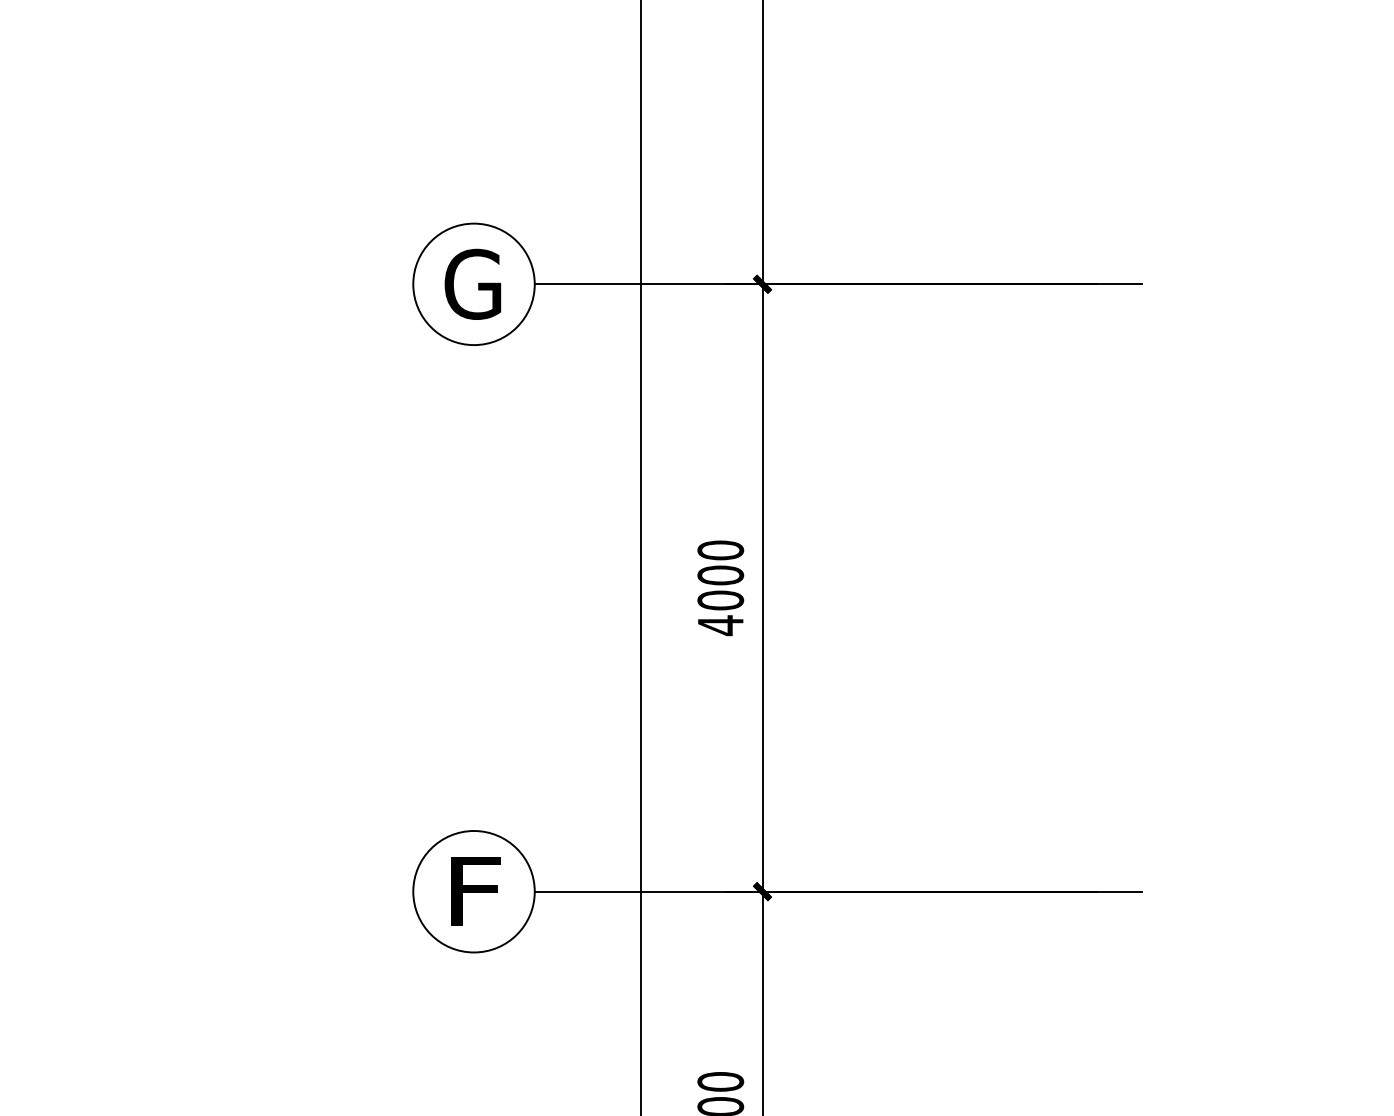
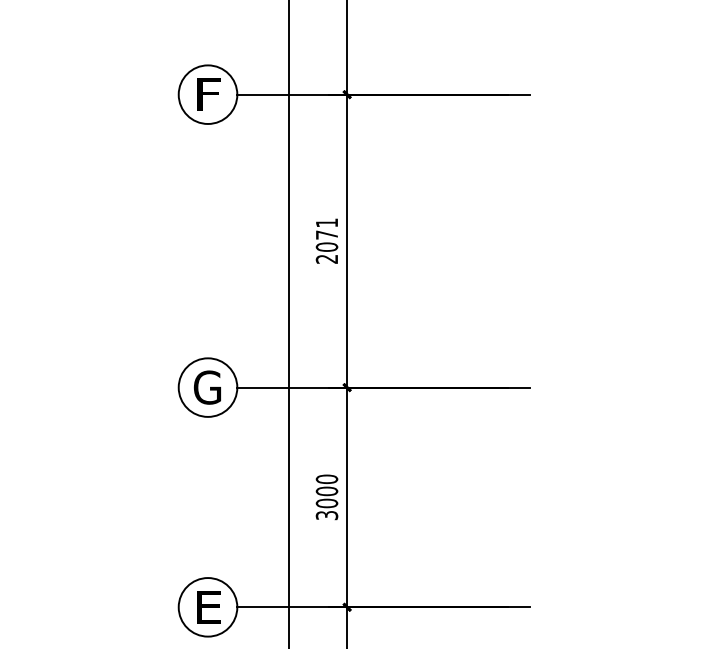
text: (472, 283) -> (207, 94), G -> F
text: (719, 588) -> (326, 241), 4000 -> 2071
text: (472, 891) -> (207, 387), F -> G

